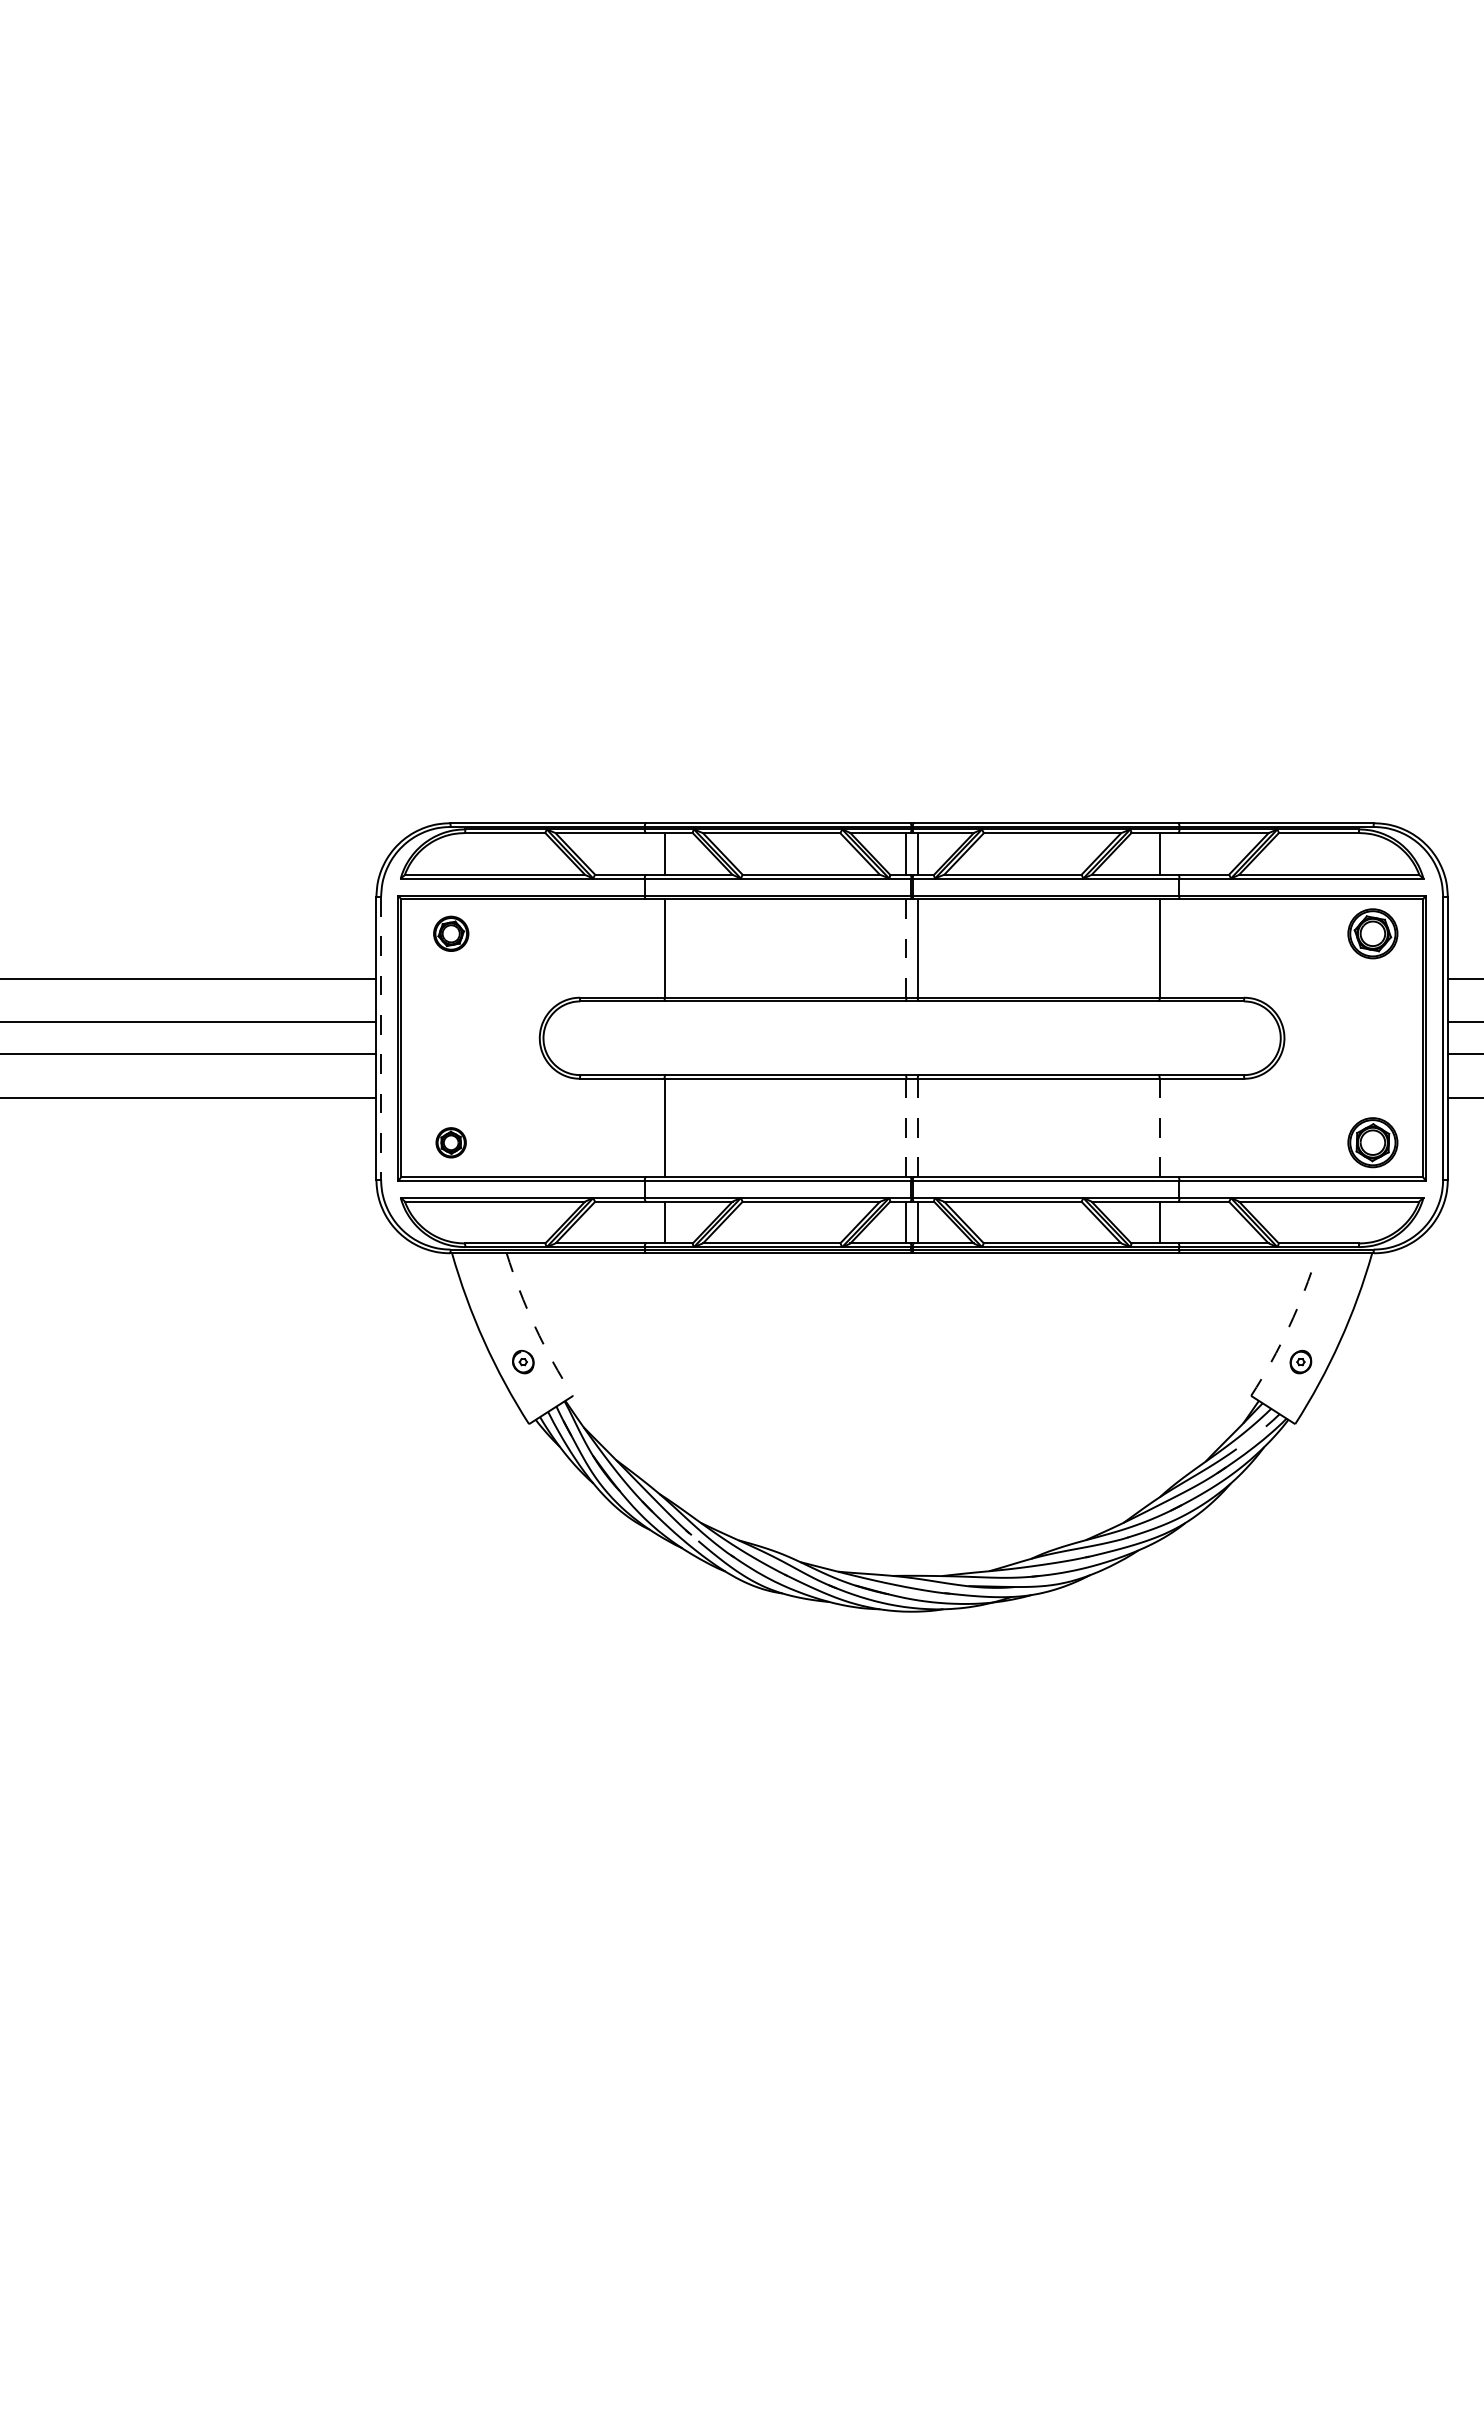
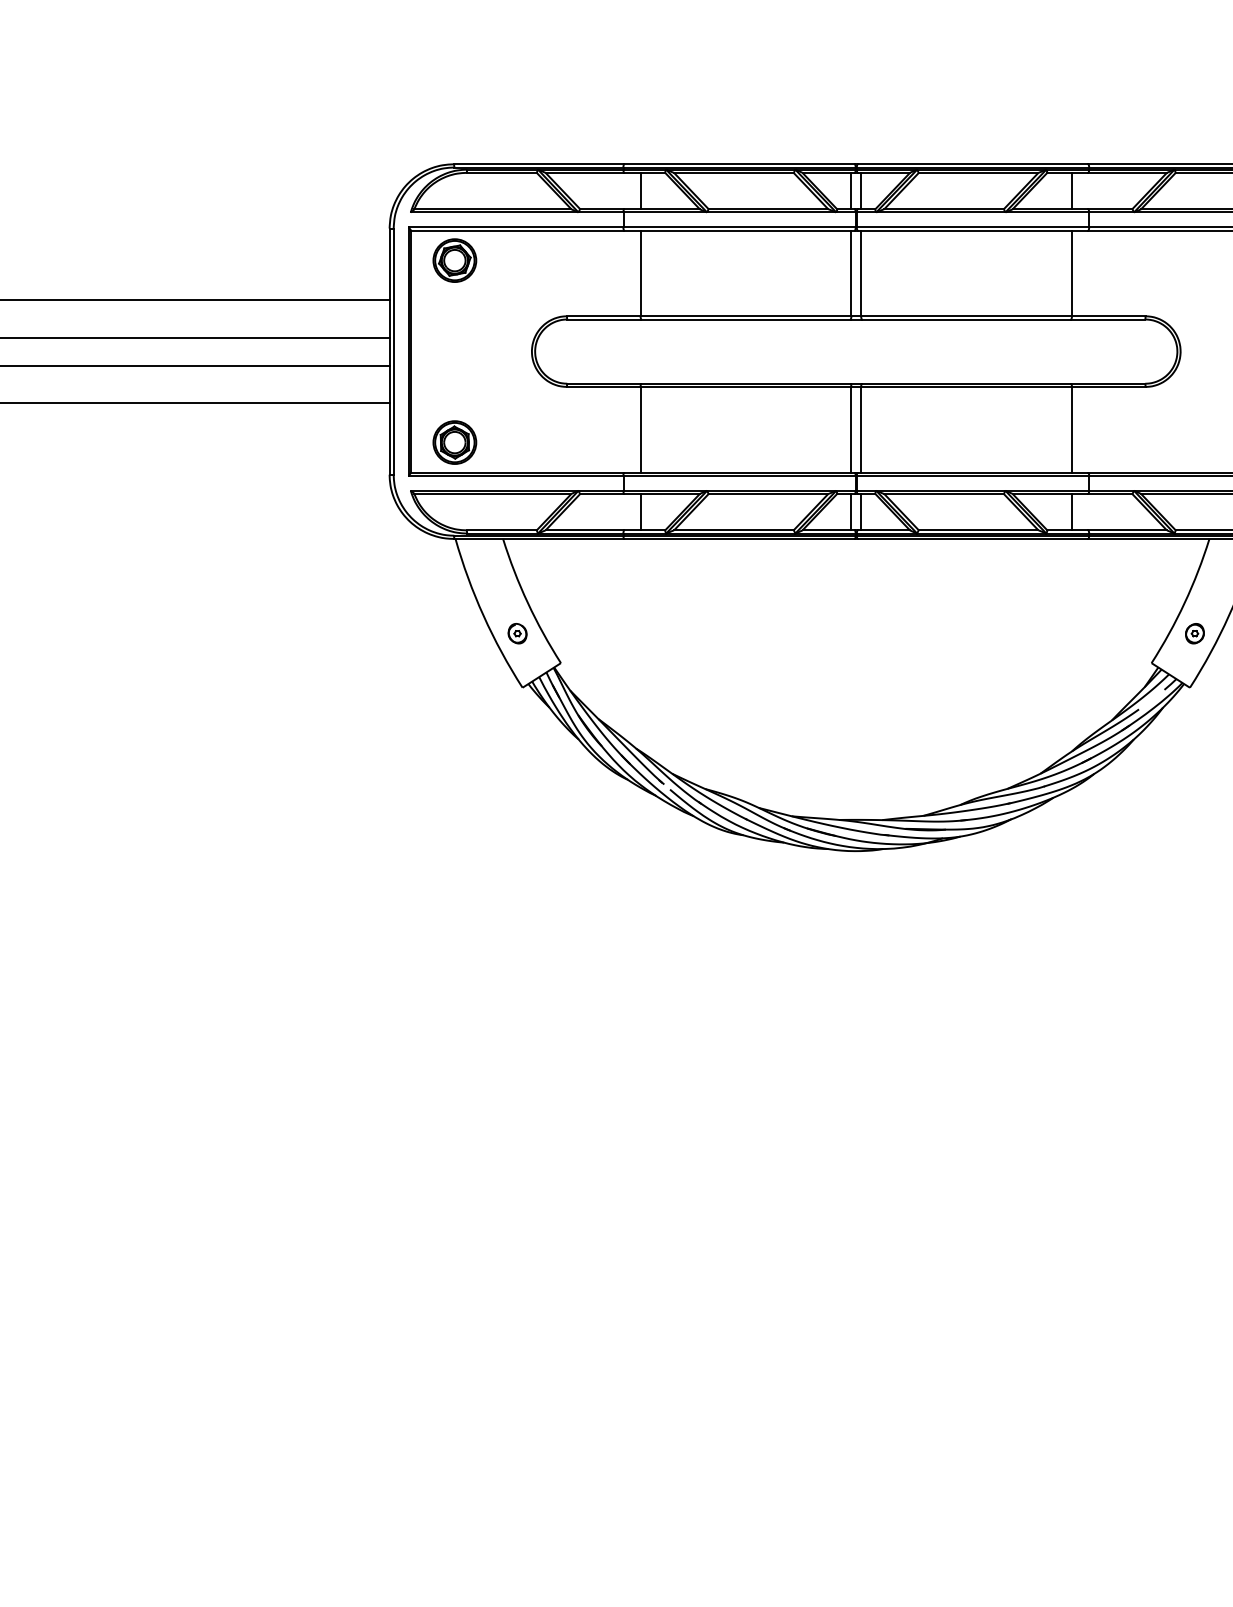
part: (450, 933) -> (454, 260), size x1.43
line: (906, 949) -> (851, 274), dashed -> solid
line: (381, 1038) -> (394, 351), dashed -> solid
line: (906, 1128) -> (851, 430), dashed -> solid
line: (917, 1128) -> (860, 430), dashed -> solid
line: (1159, 1128) -> (1071, 430), dashed -> solid
part: (450, 1142) -> (454, 442), size x1.67
arc: (535, 1326) -> (528, 602), dashed -> solid
arc: (1289, 1326) -> (1185, 602), dashed -> solid

